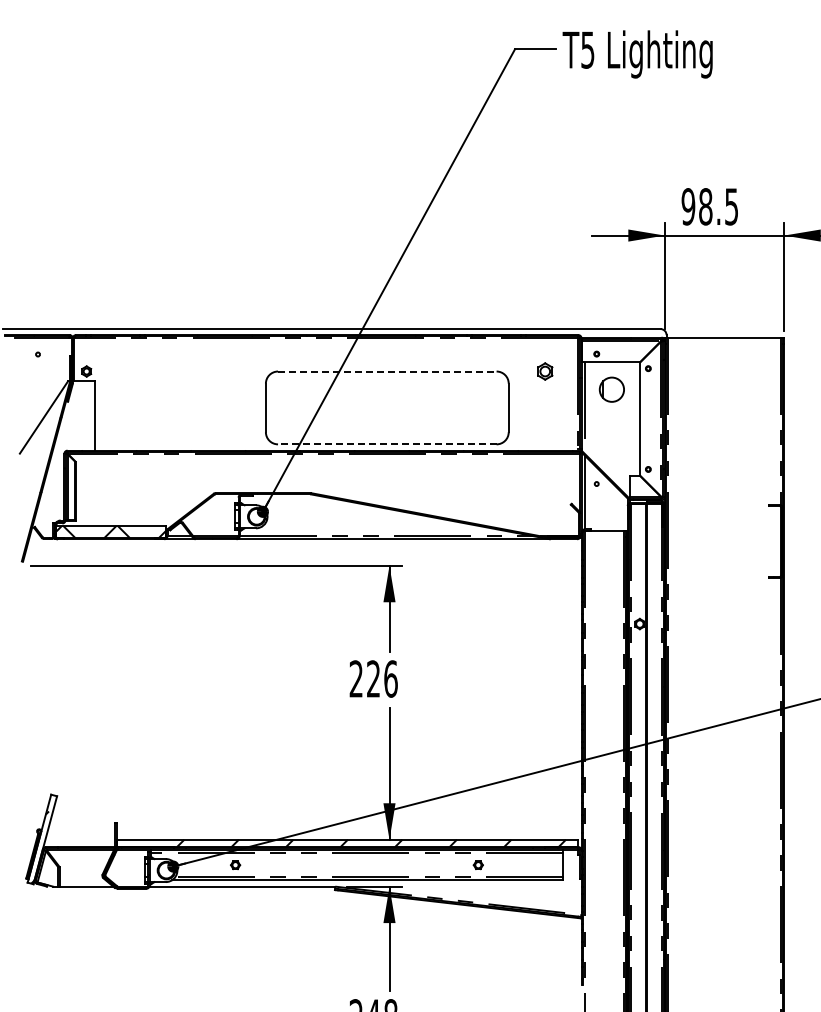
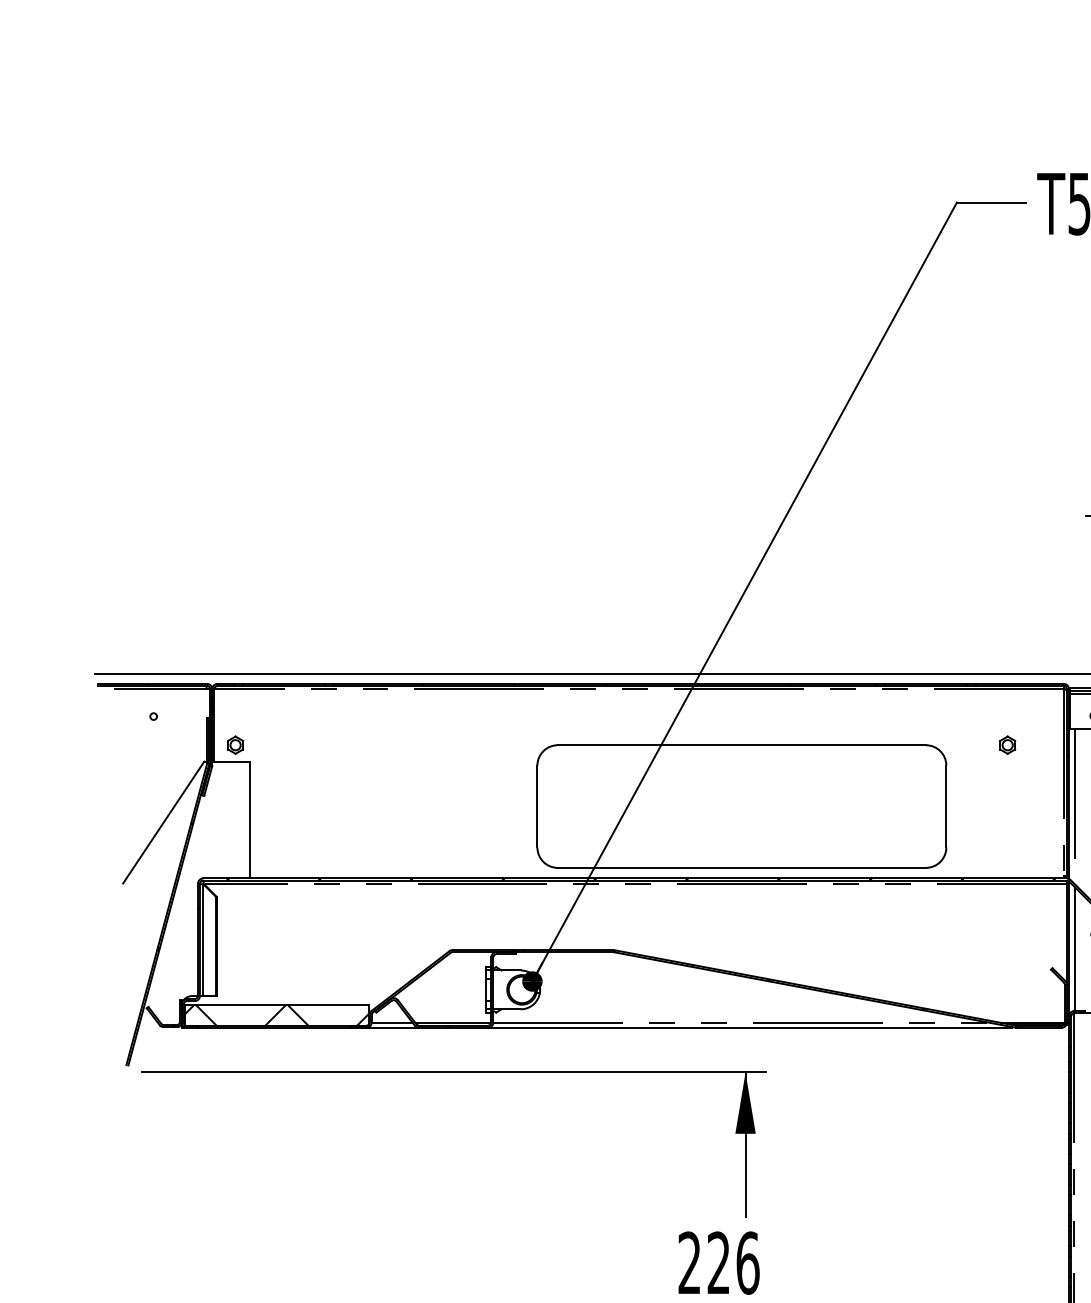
line: (387, 371) -> (742, 745), dashed -> solid
part: (544, 371) -> (1006, 745), size x0.62
line: (386, 444) -> (740, 868), dashed -> solid

